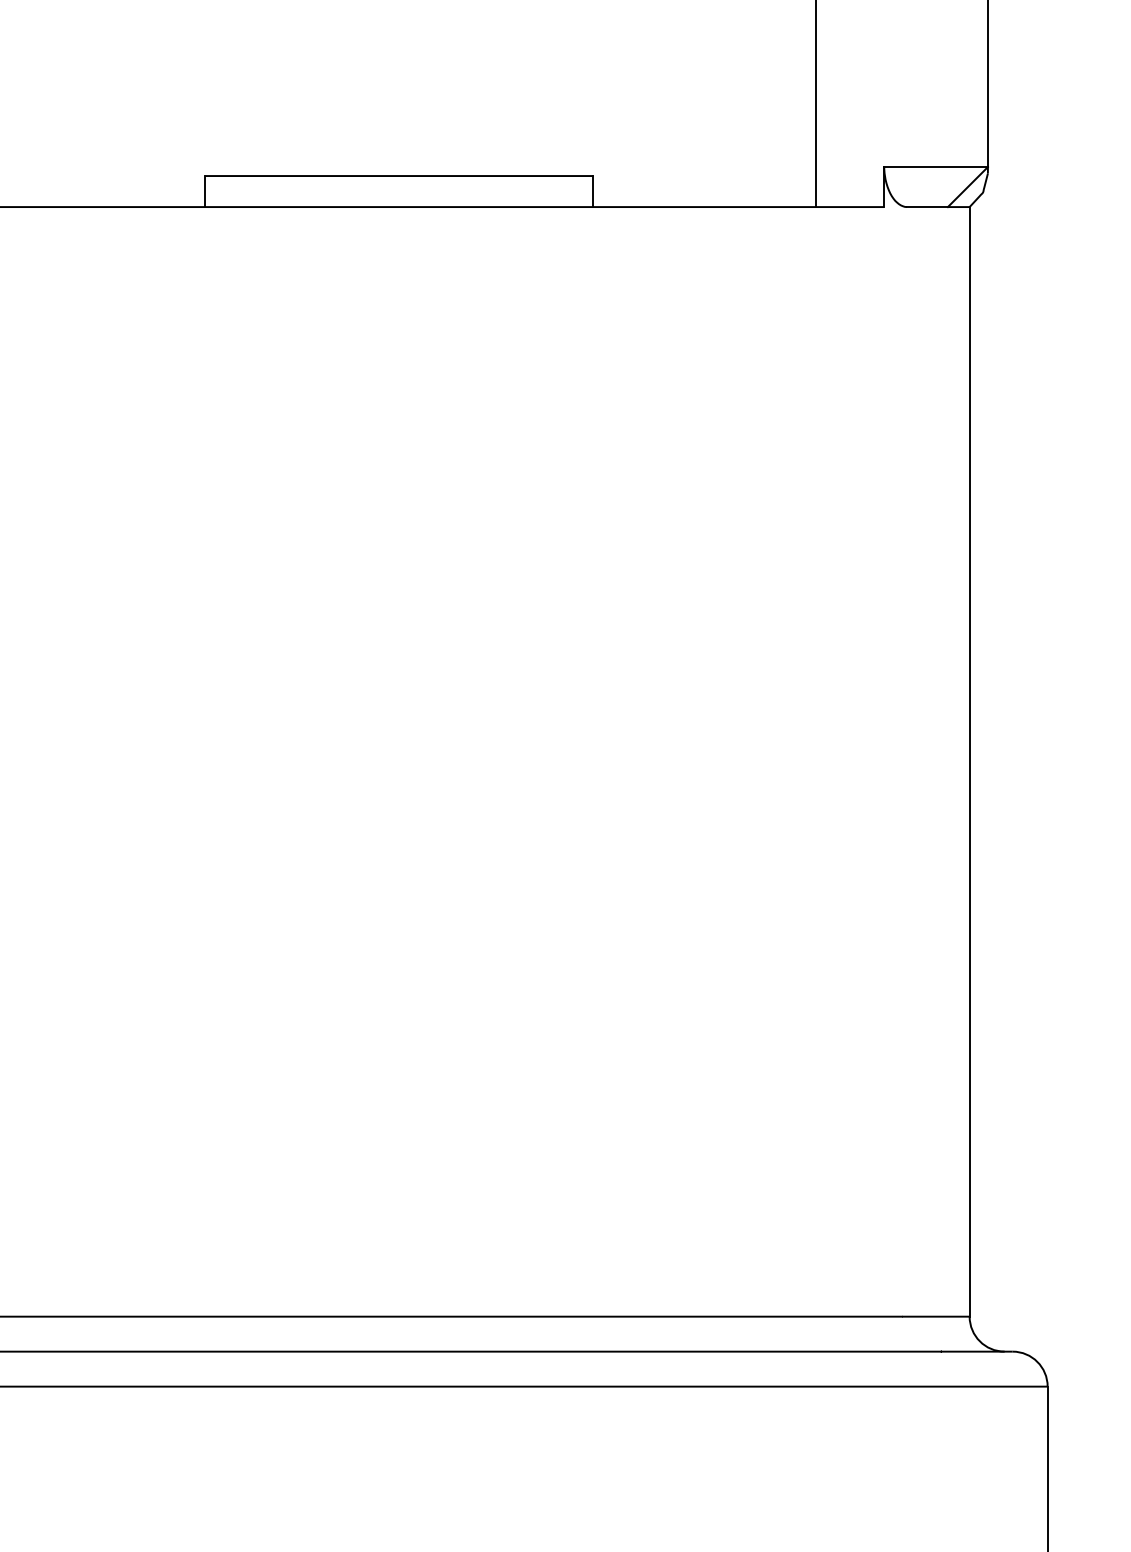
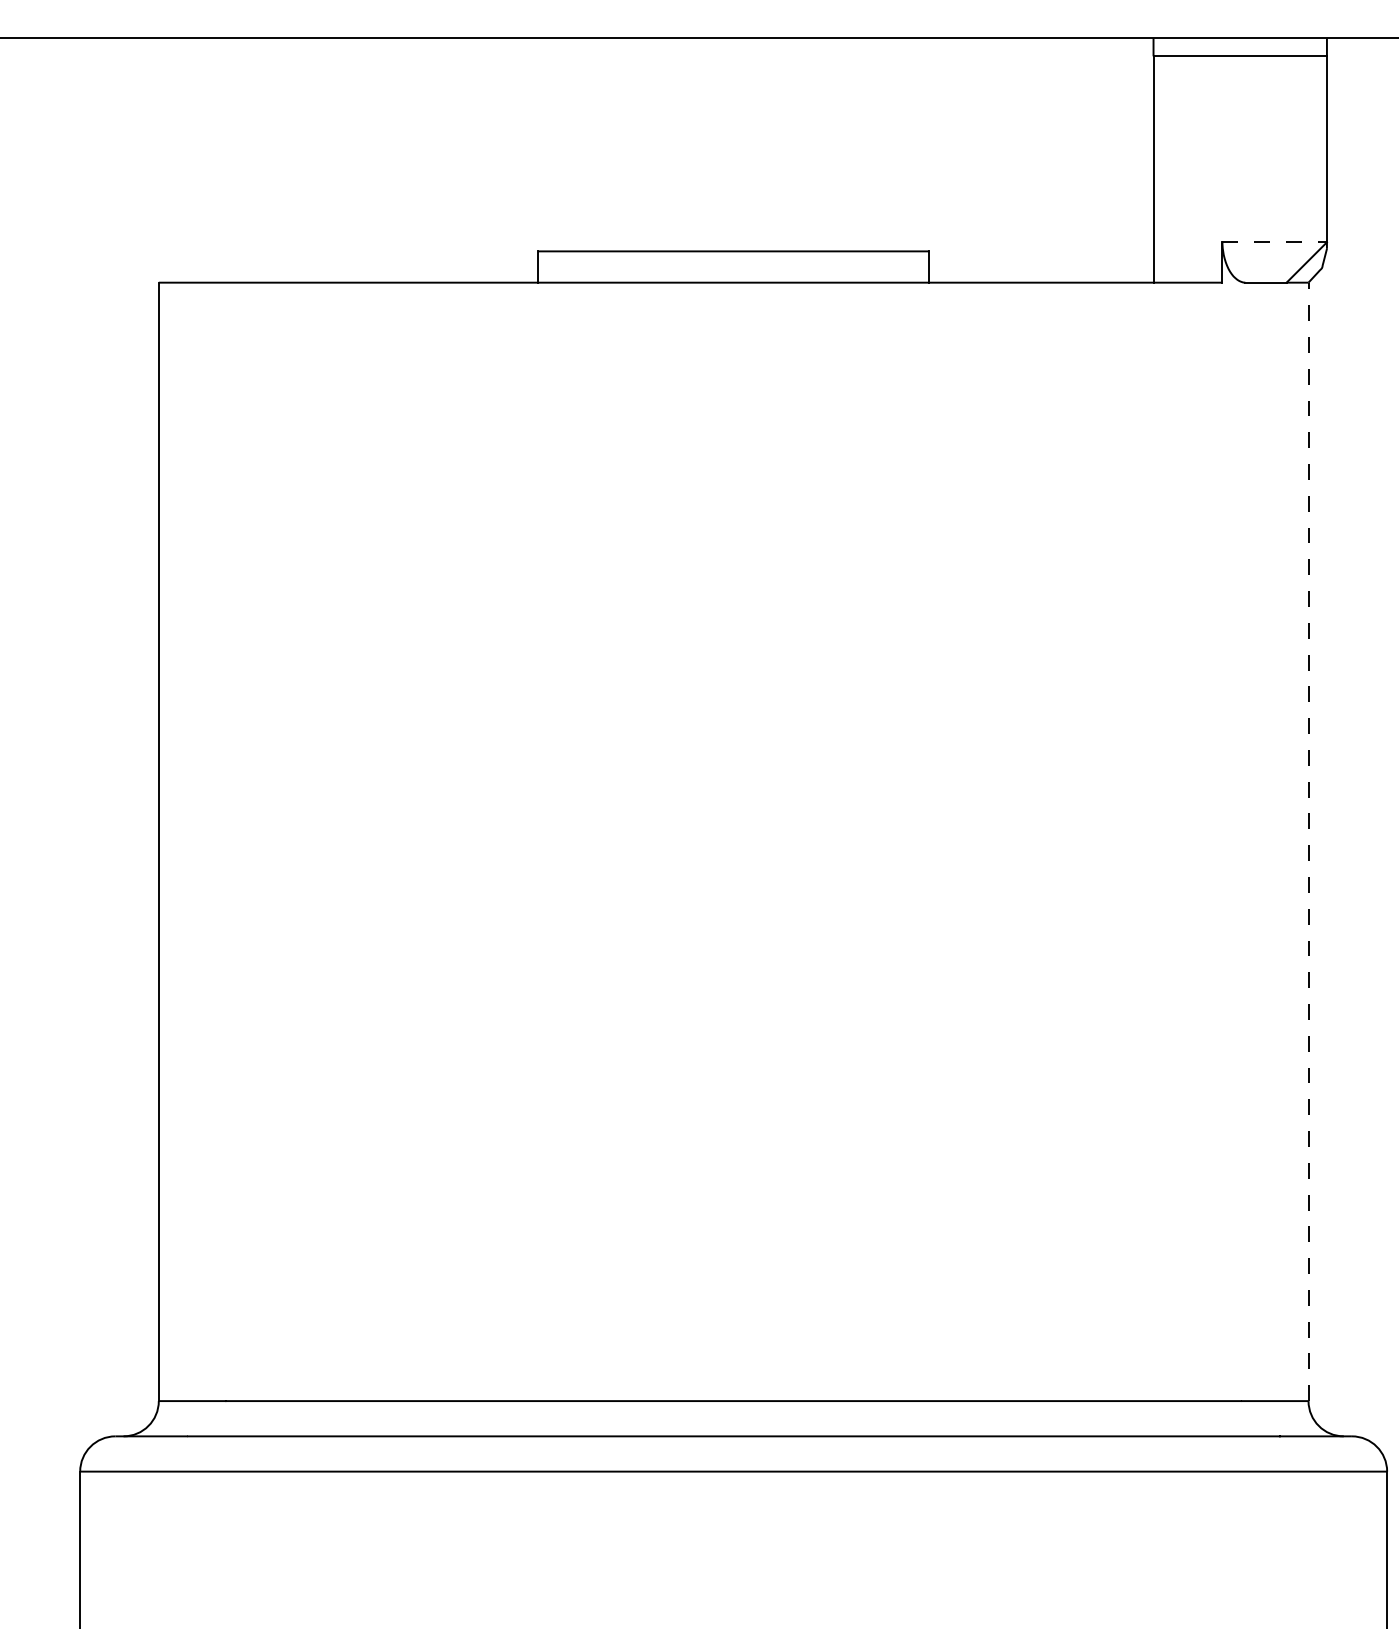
line: (936, 167) -> (1275, 242), solid -> dashed
line: (969, 761) -> (1308, 841), solid -> dashed

